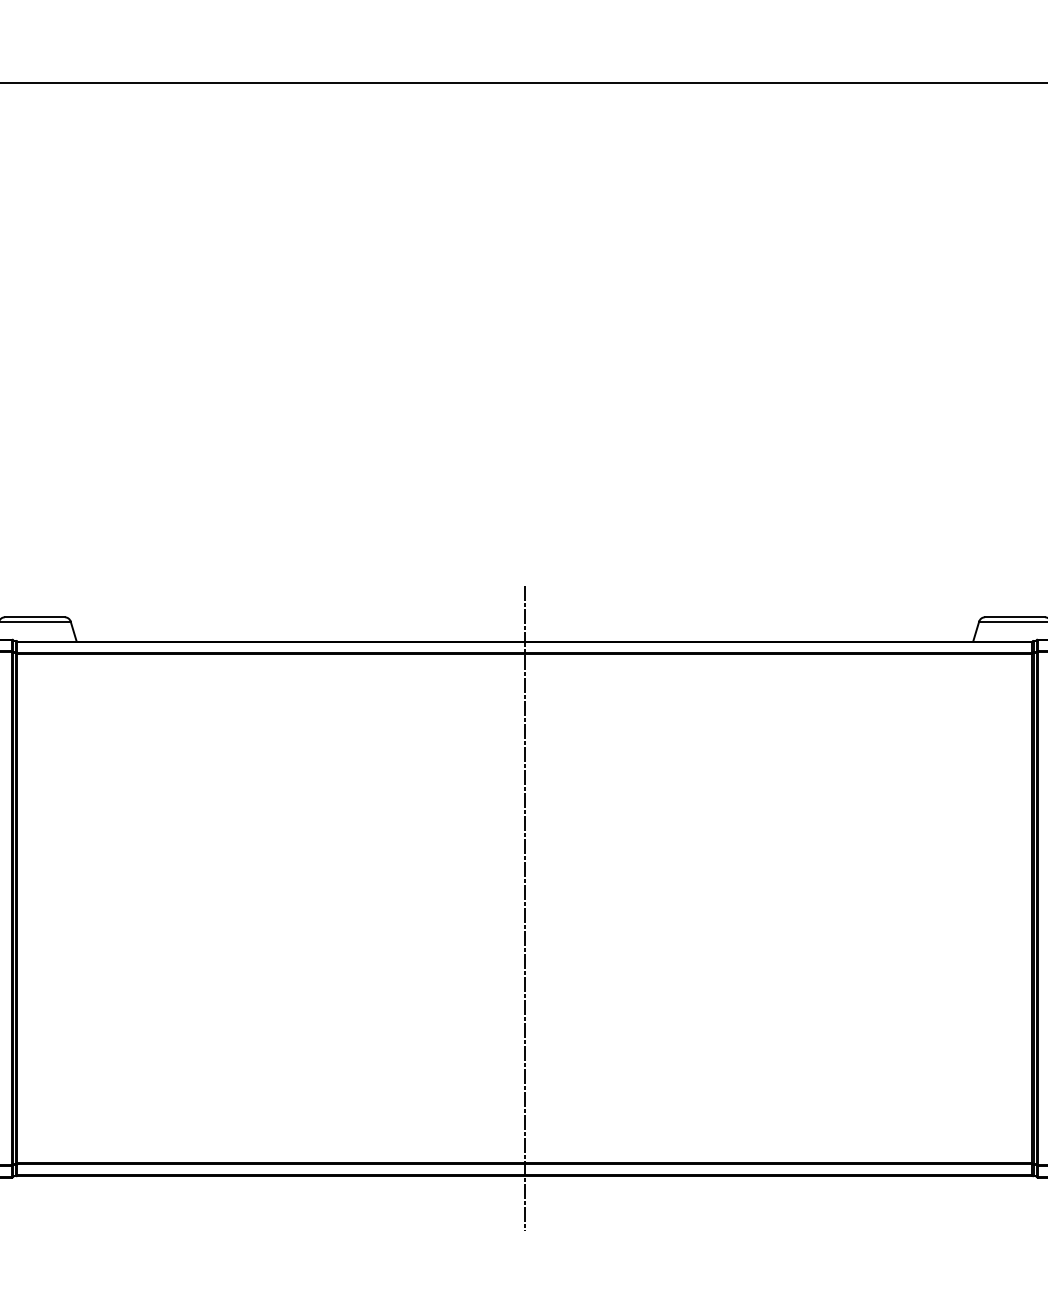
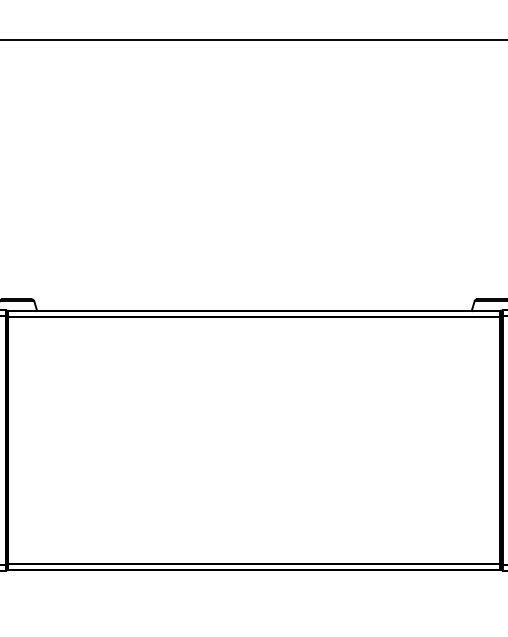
line: (525, 906) -> (254, 439), removed

